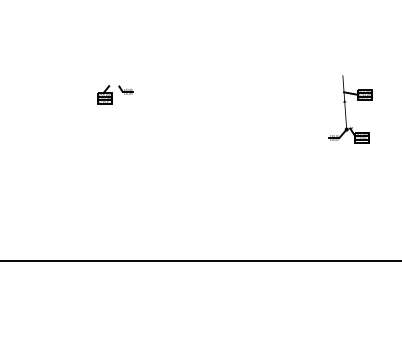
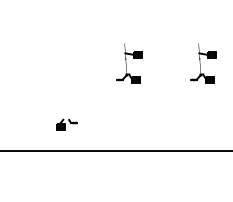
part: (114, 94) -> (66, 124), moved
part: (223, 109) -> (129, 63), added

